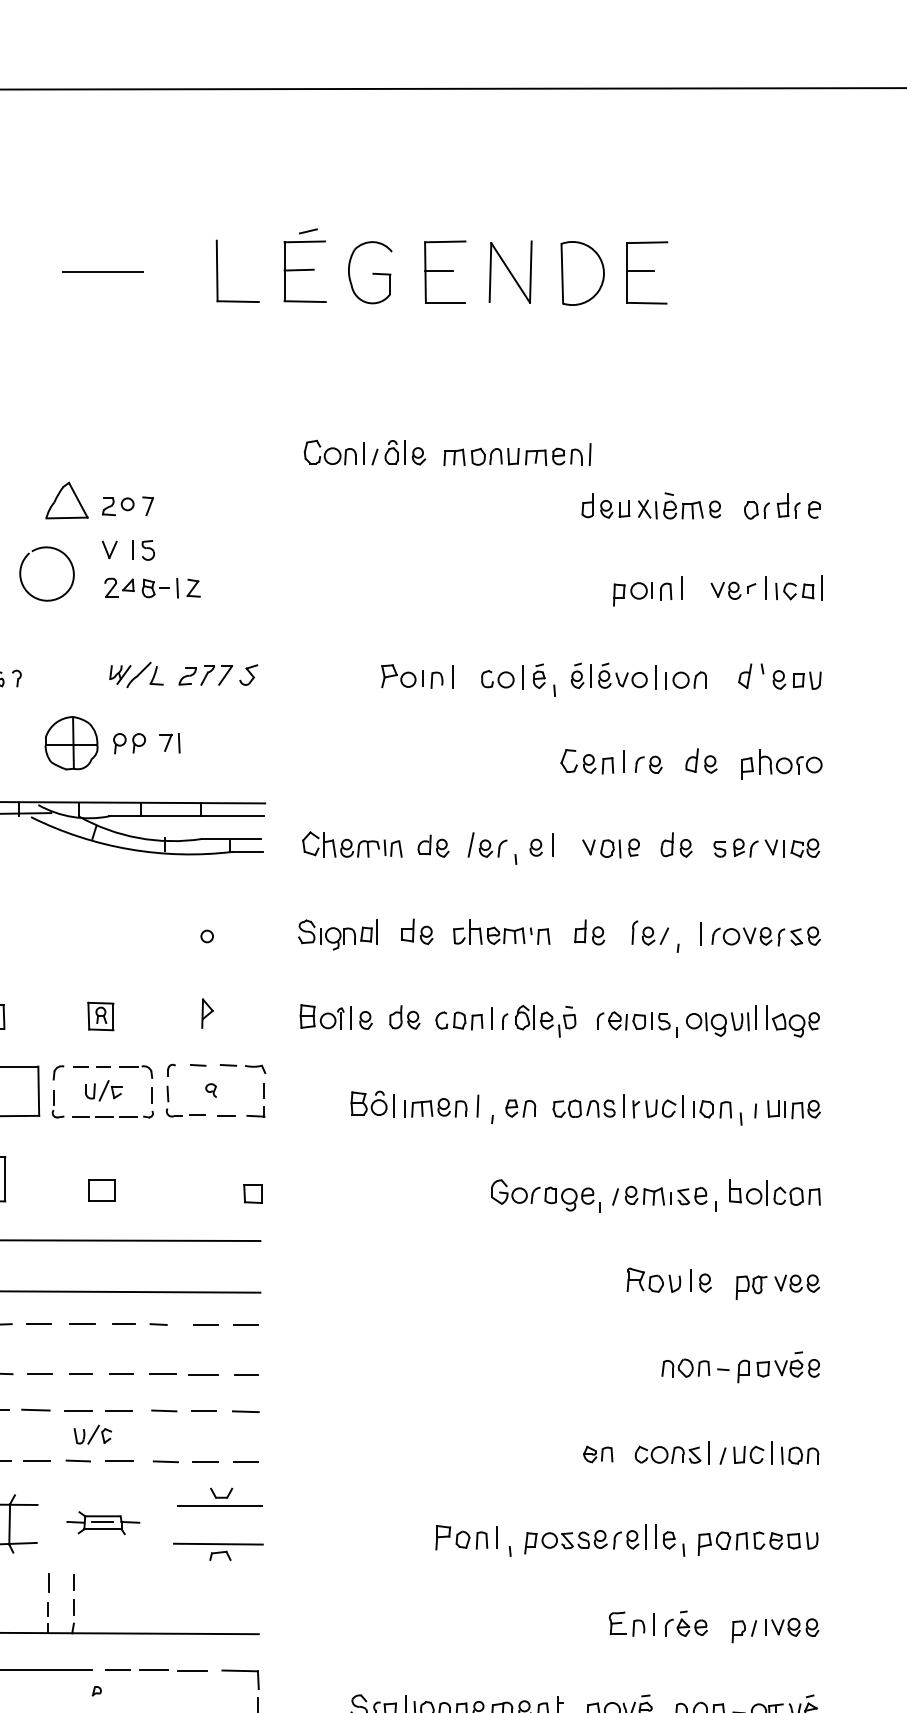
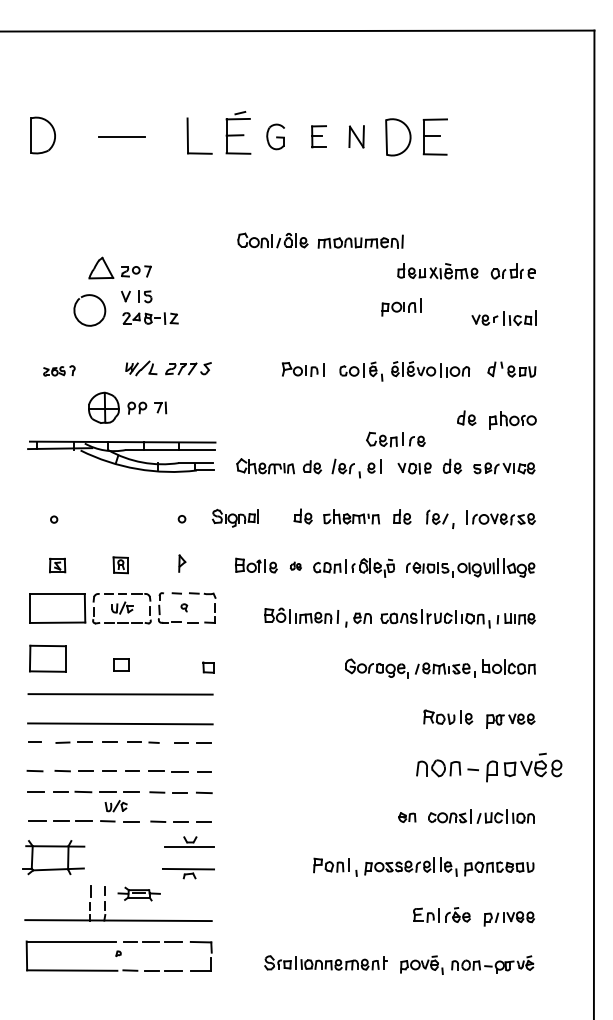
part: (369, 271) -> (275, 136), size x0.7
part: (444, 271) -> (318, 136), size x0.6
part: (510, 271) -> (356, 136), size x0.6
part: (647, 591) -> (401, 307), moved
part: (610, 761) -> (395, 439), moved
part: (338, 933) -> (235, 517), moved
part: (404, 1016) -> (295, 565), size x0.6
part: (741, 1365) -> (489, 766), size x1.6
part: (102, 1522) -> (138, 893), moved

